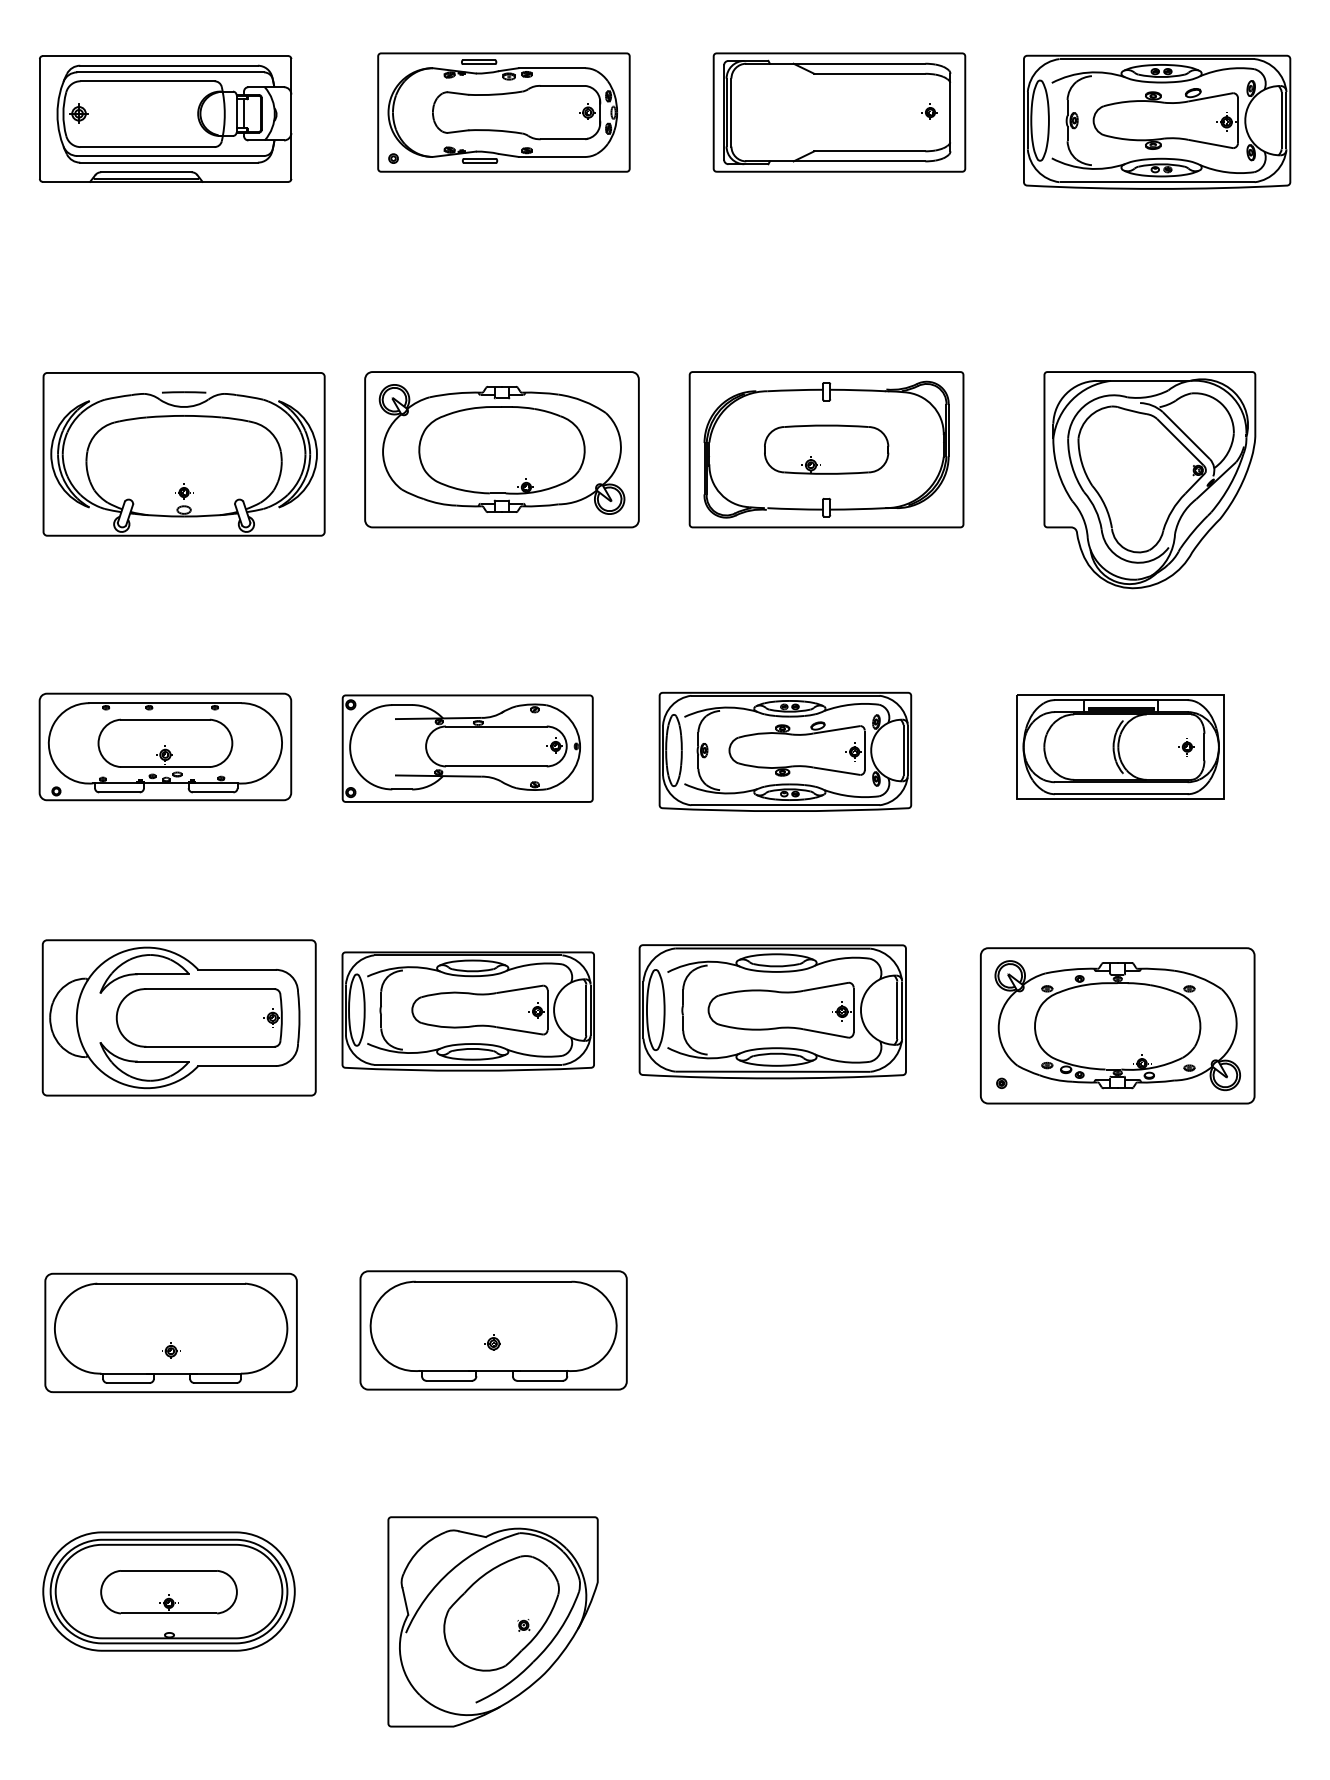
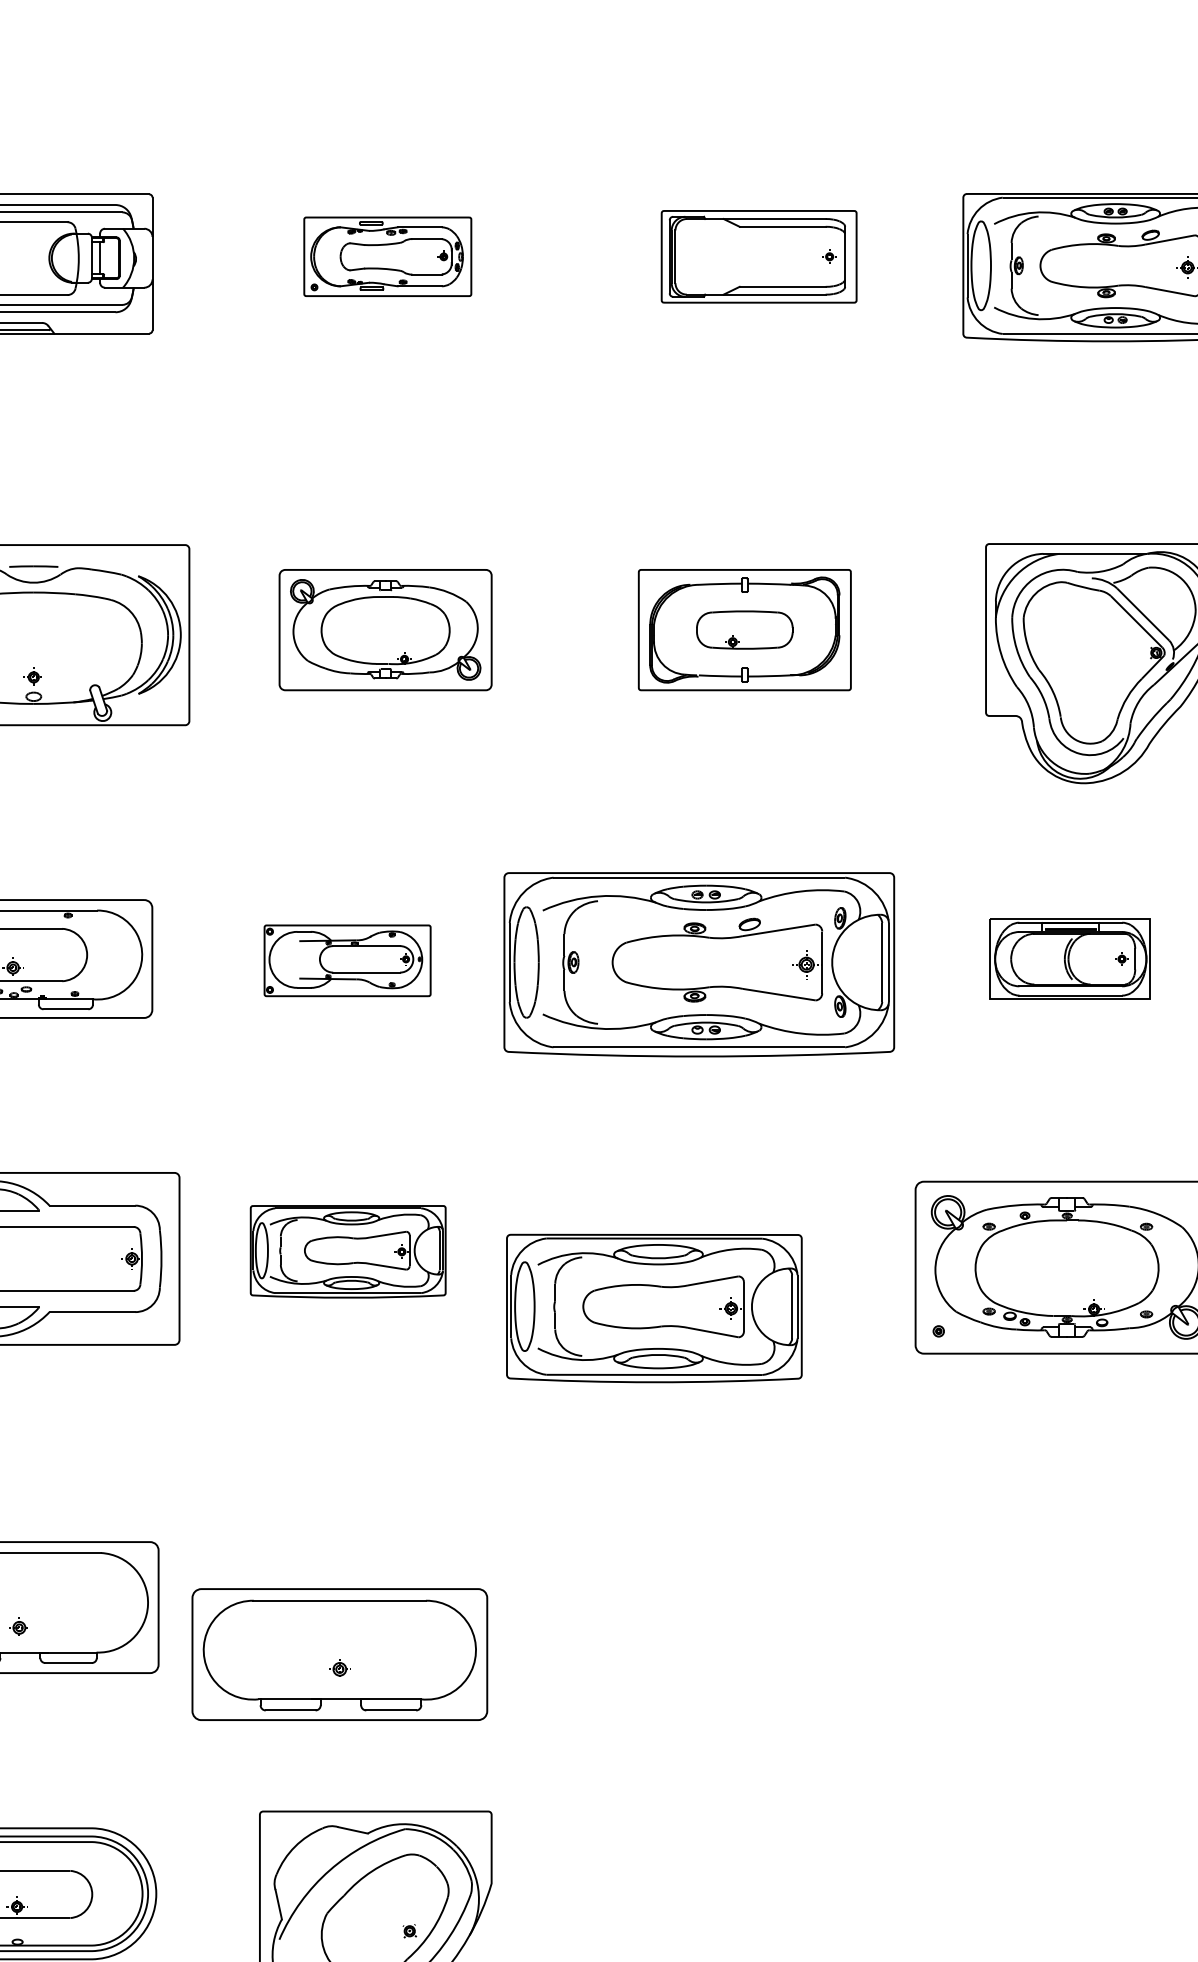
part: (503, 112) -> (387, 256), size x0.6
part: (839, 112) -> (759, 256), size x0.7
part: (501, 449) -> (385, 629), size x0.7
part: (826, 449) -> (744, 629), size x0.7
part: (1120, 746) -> (1070, 958), size x0.7
part: (467, 748) -> (347, 960), size x0.6
part: (785, 751) -> (699, 964), size x1.4
part: (467, 1011) -> (347, 1251), size x0.7
part: (772, 1011) -> (654, 1308), moved
part: (493, 1330) -> (339, 1654), moved

